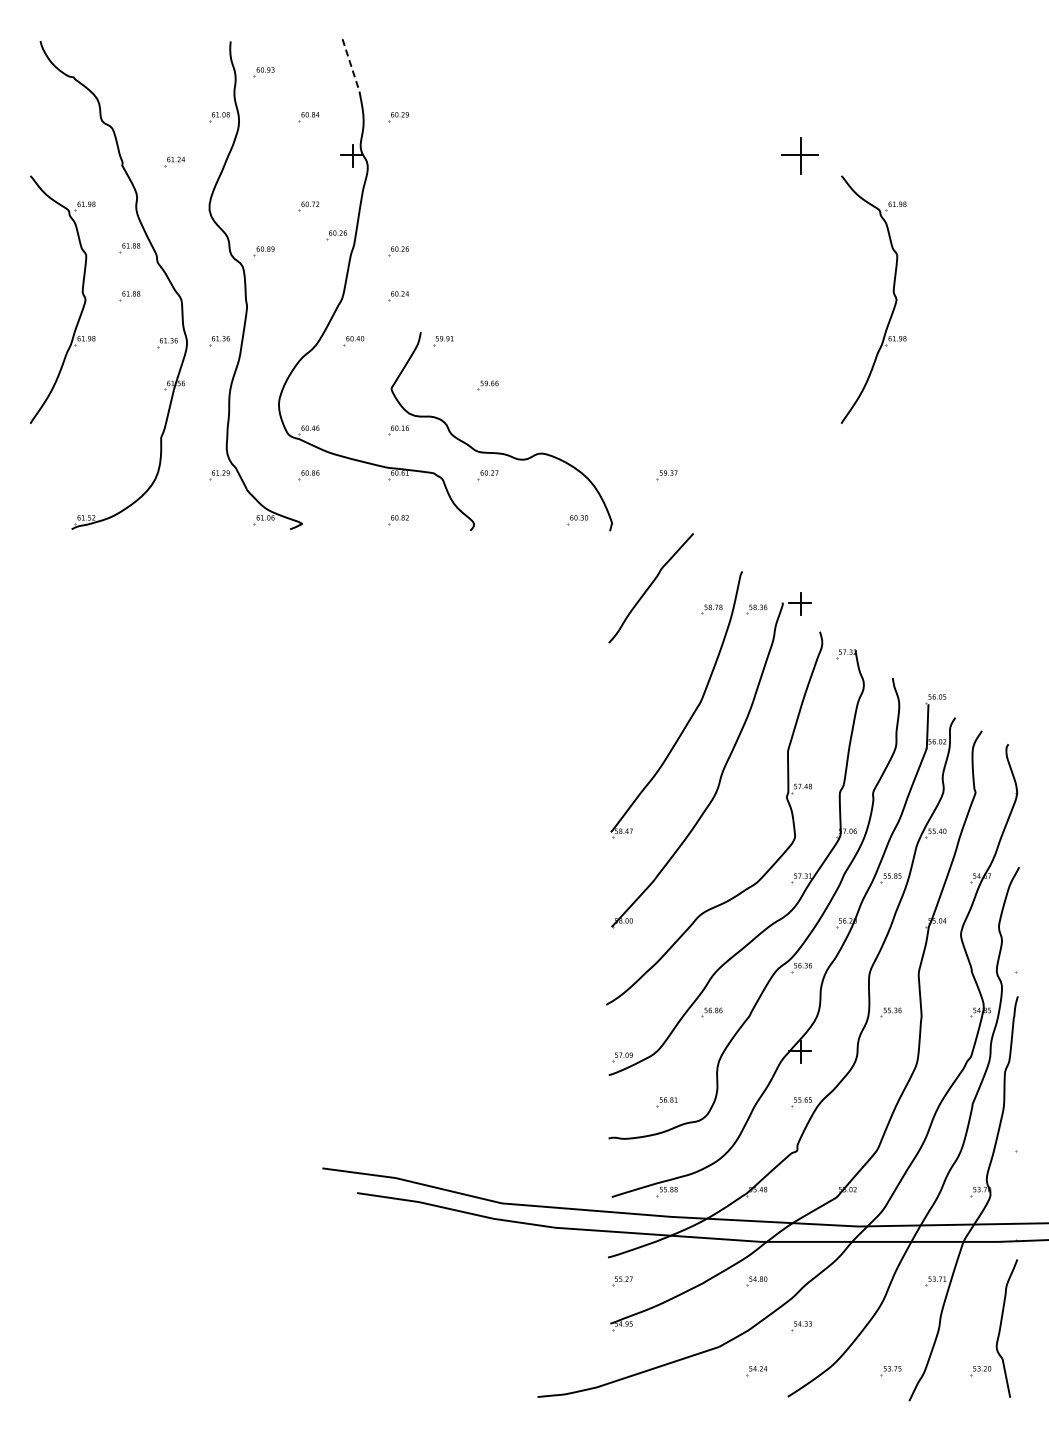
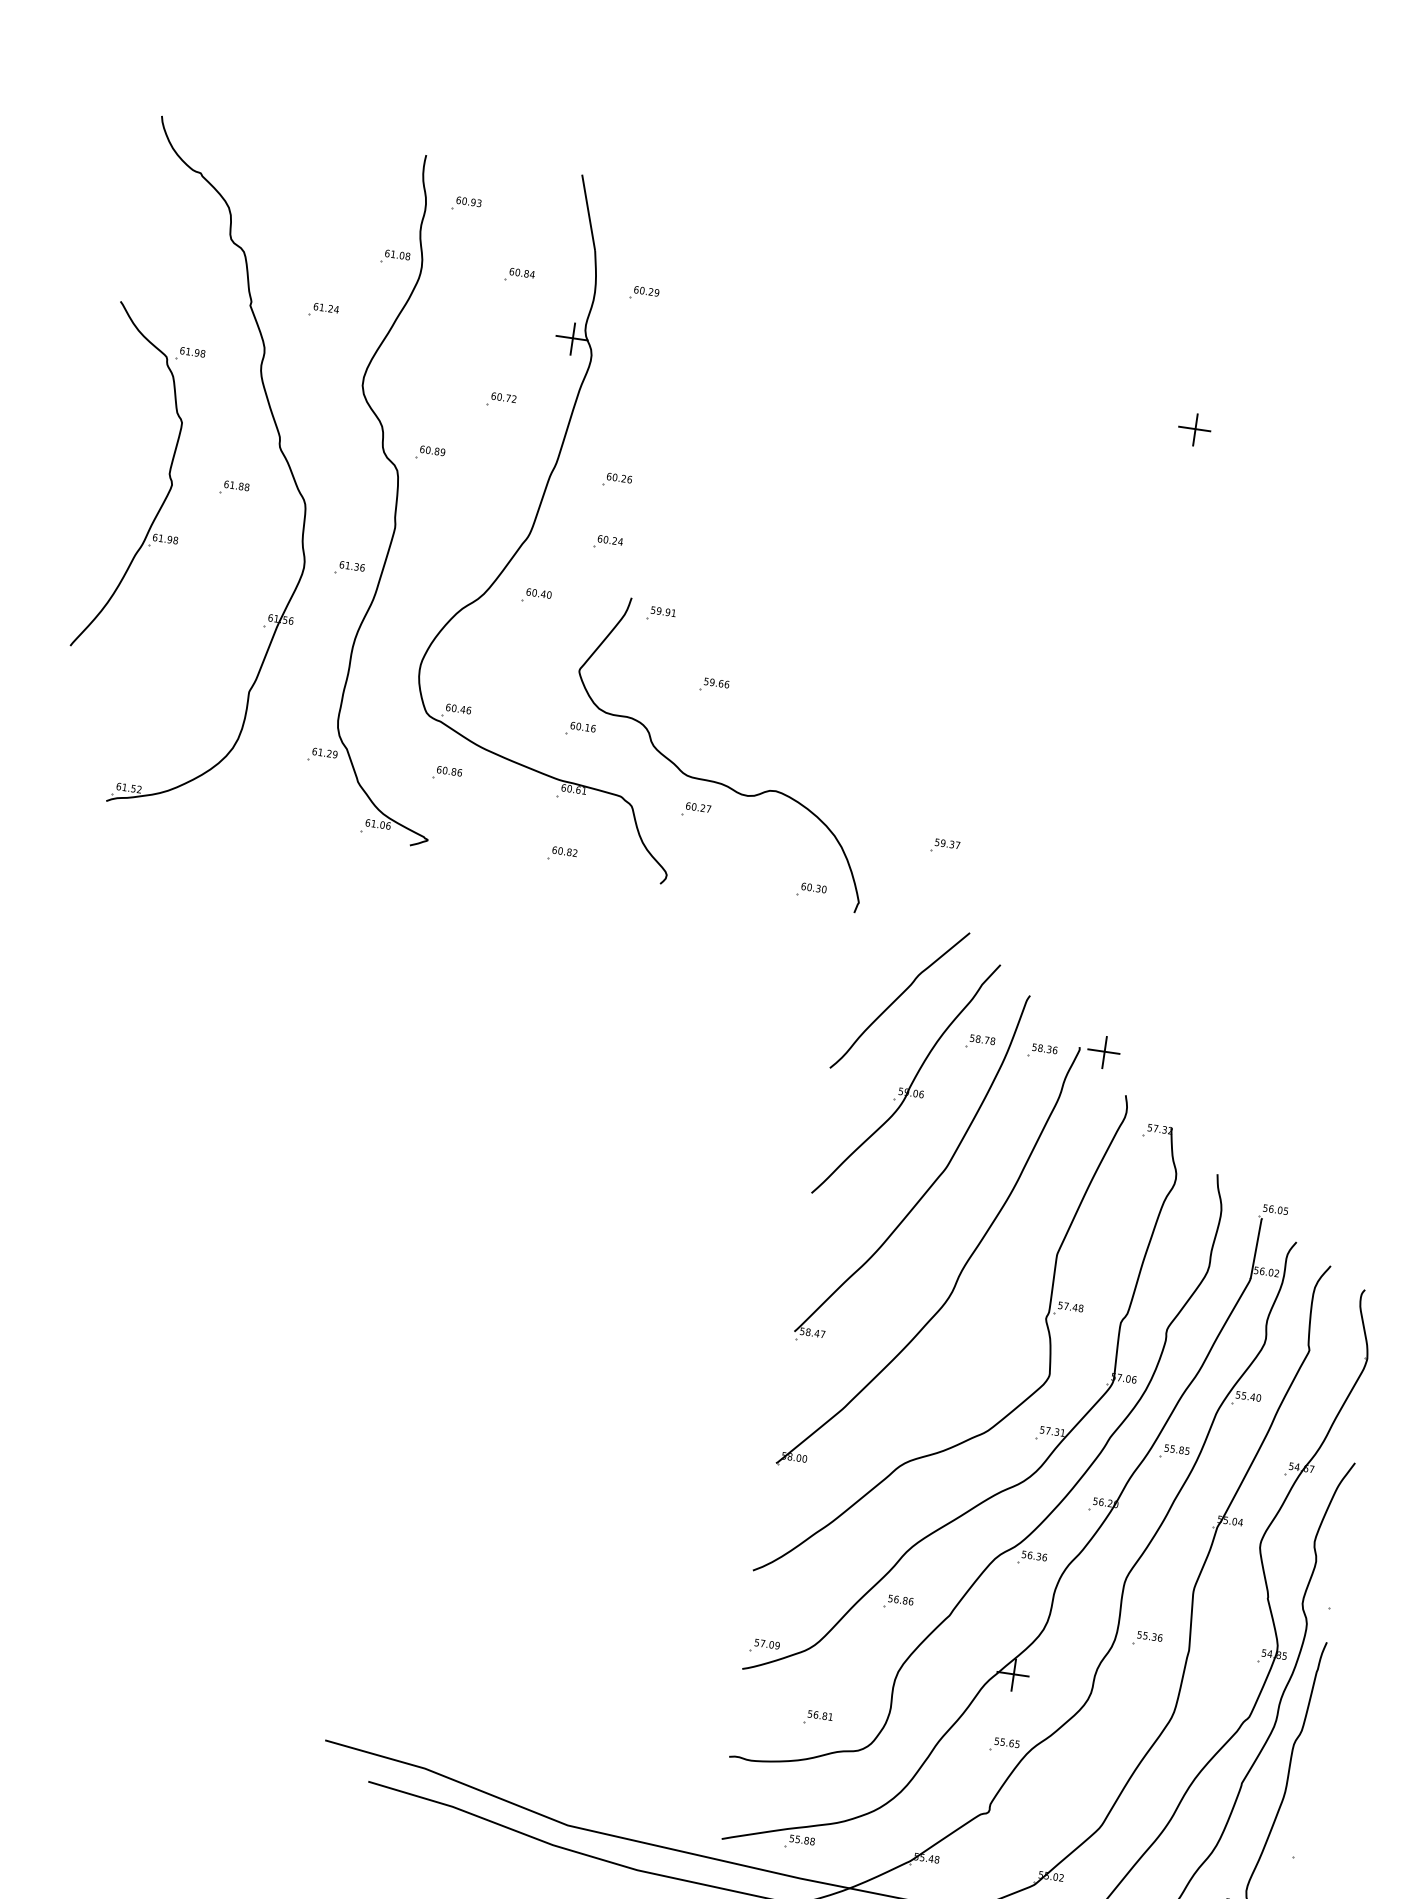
line: (351, 65) -> (589, 213), dashed -> solid
part: (799, 155) -> (1193, 429), size x0.62
part: (336, 235) -> (533, 446), removed
part: (129, 248) -> (243, 422), removed
part: (892, 292) -> (1295, 638), removed
part: (167, 343) -> (277, 562), removed
part: (663, 642) -> (906, 1078), added

